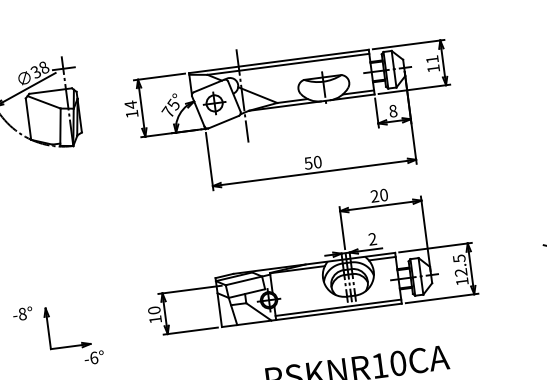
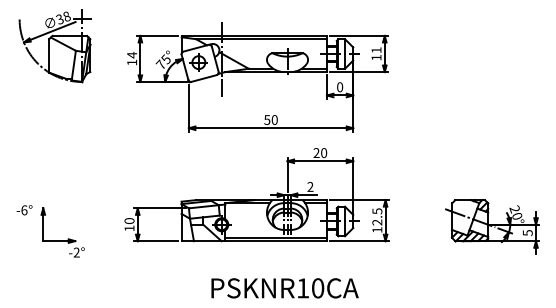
text: (393, 110) -> (340, 86), 8 -> 0
text: (22, 314) -> (24, 210), -8° -> -6°
text: (93, 357) -> (76, 252), -6° -> -2°

